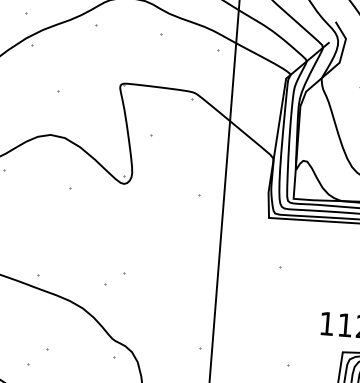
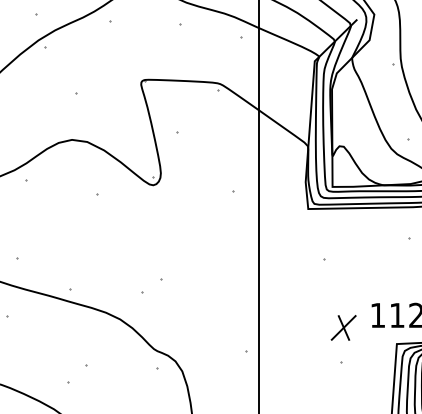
part: (293, 332) -> (343, 327), added

